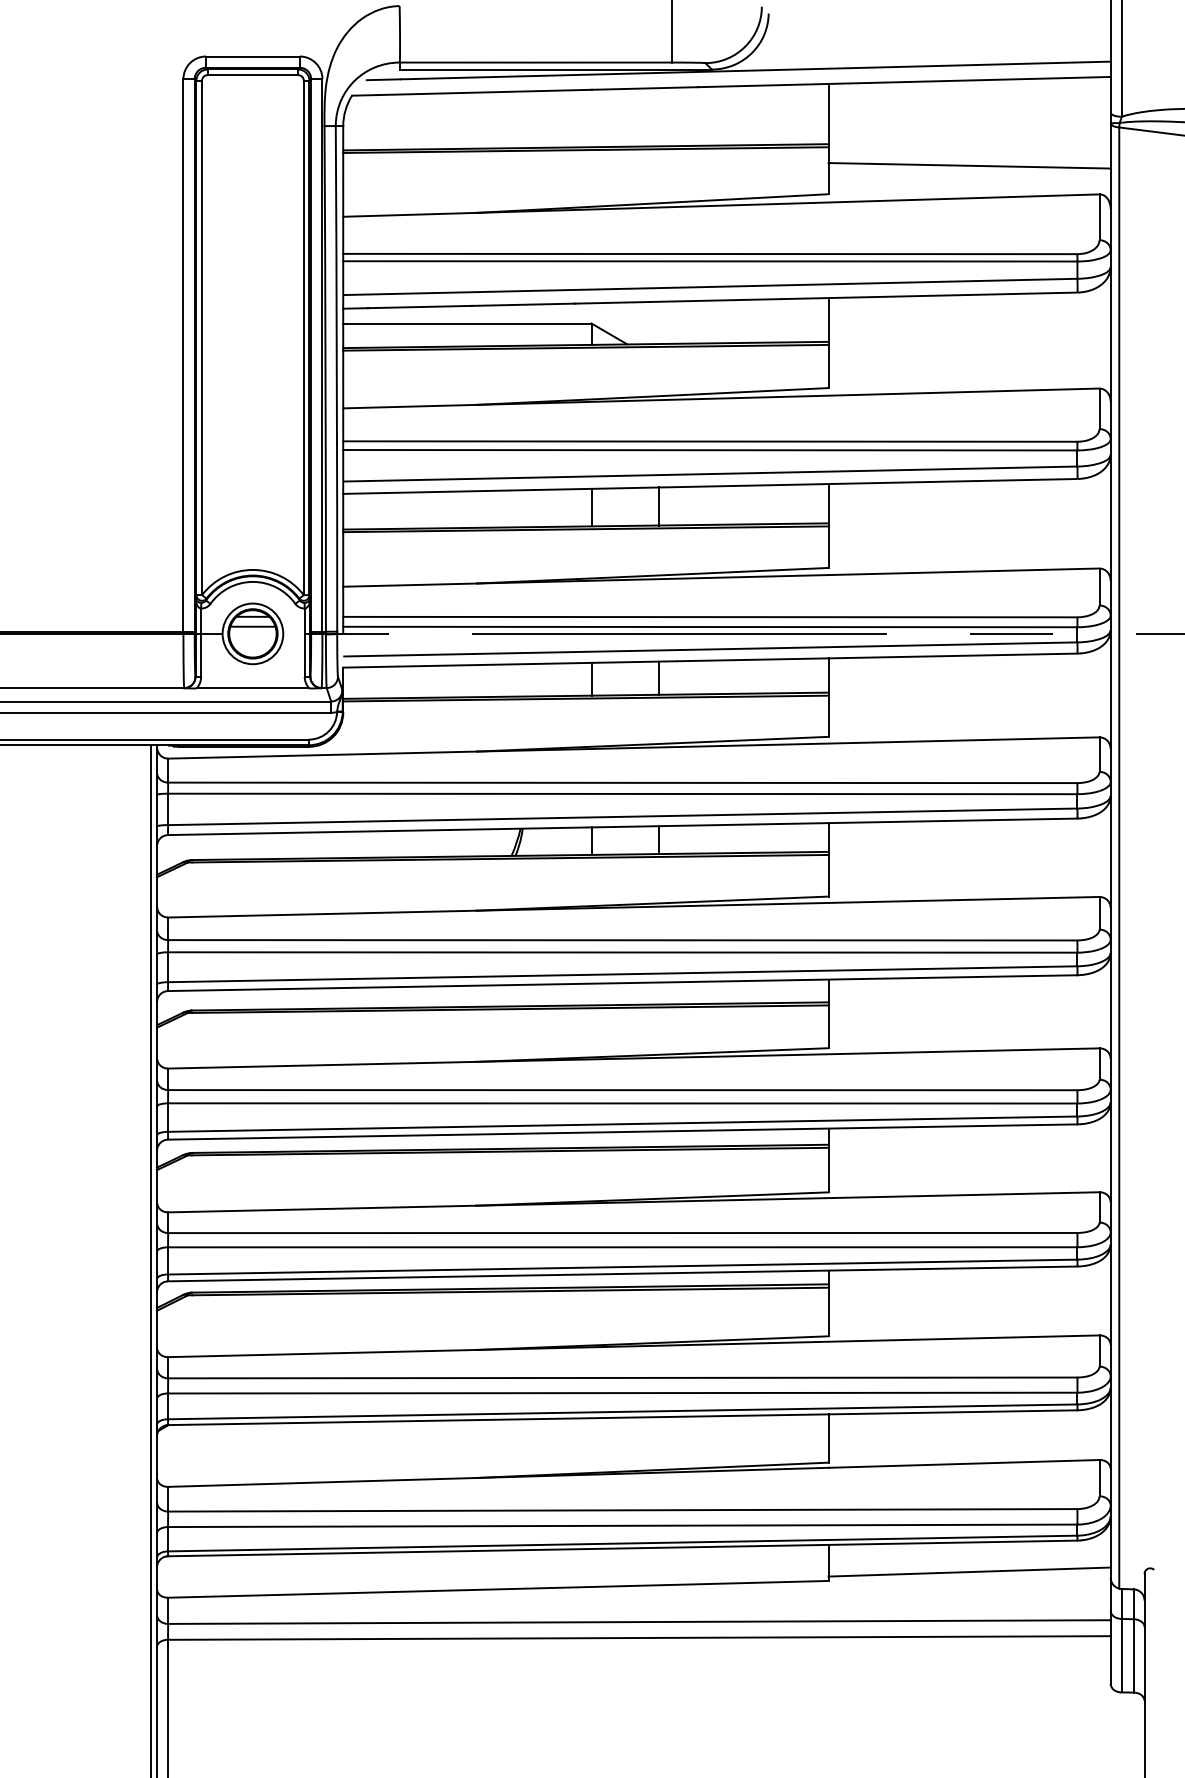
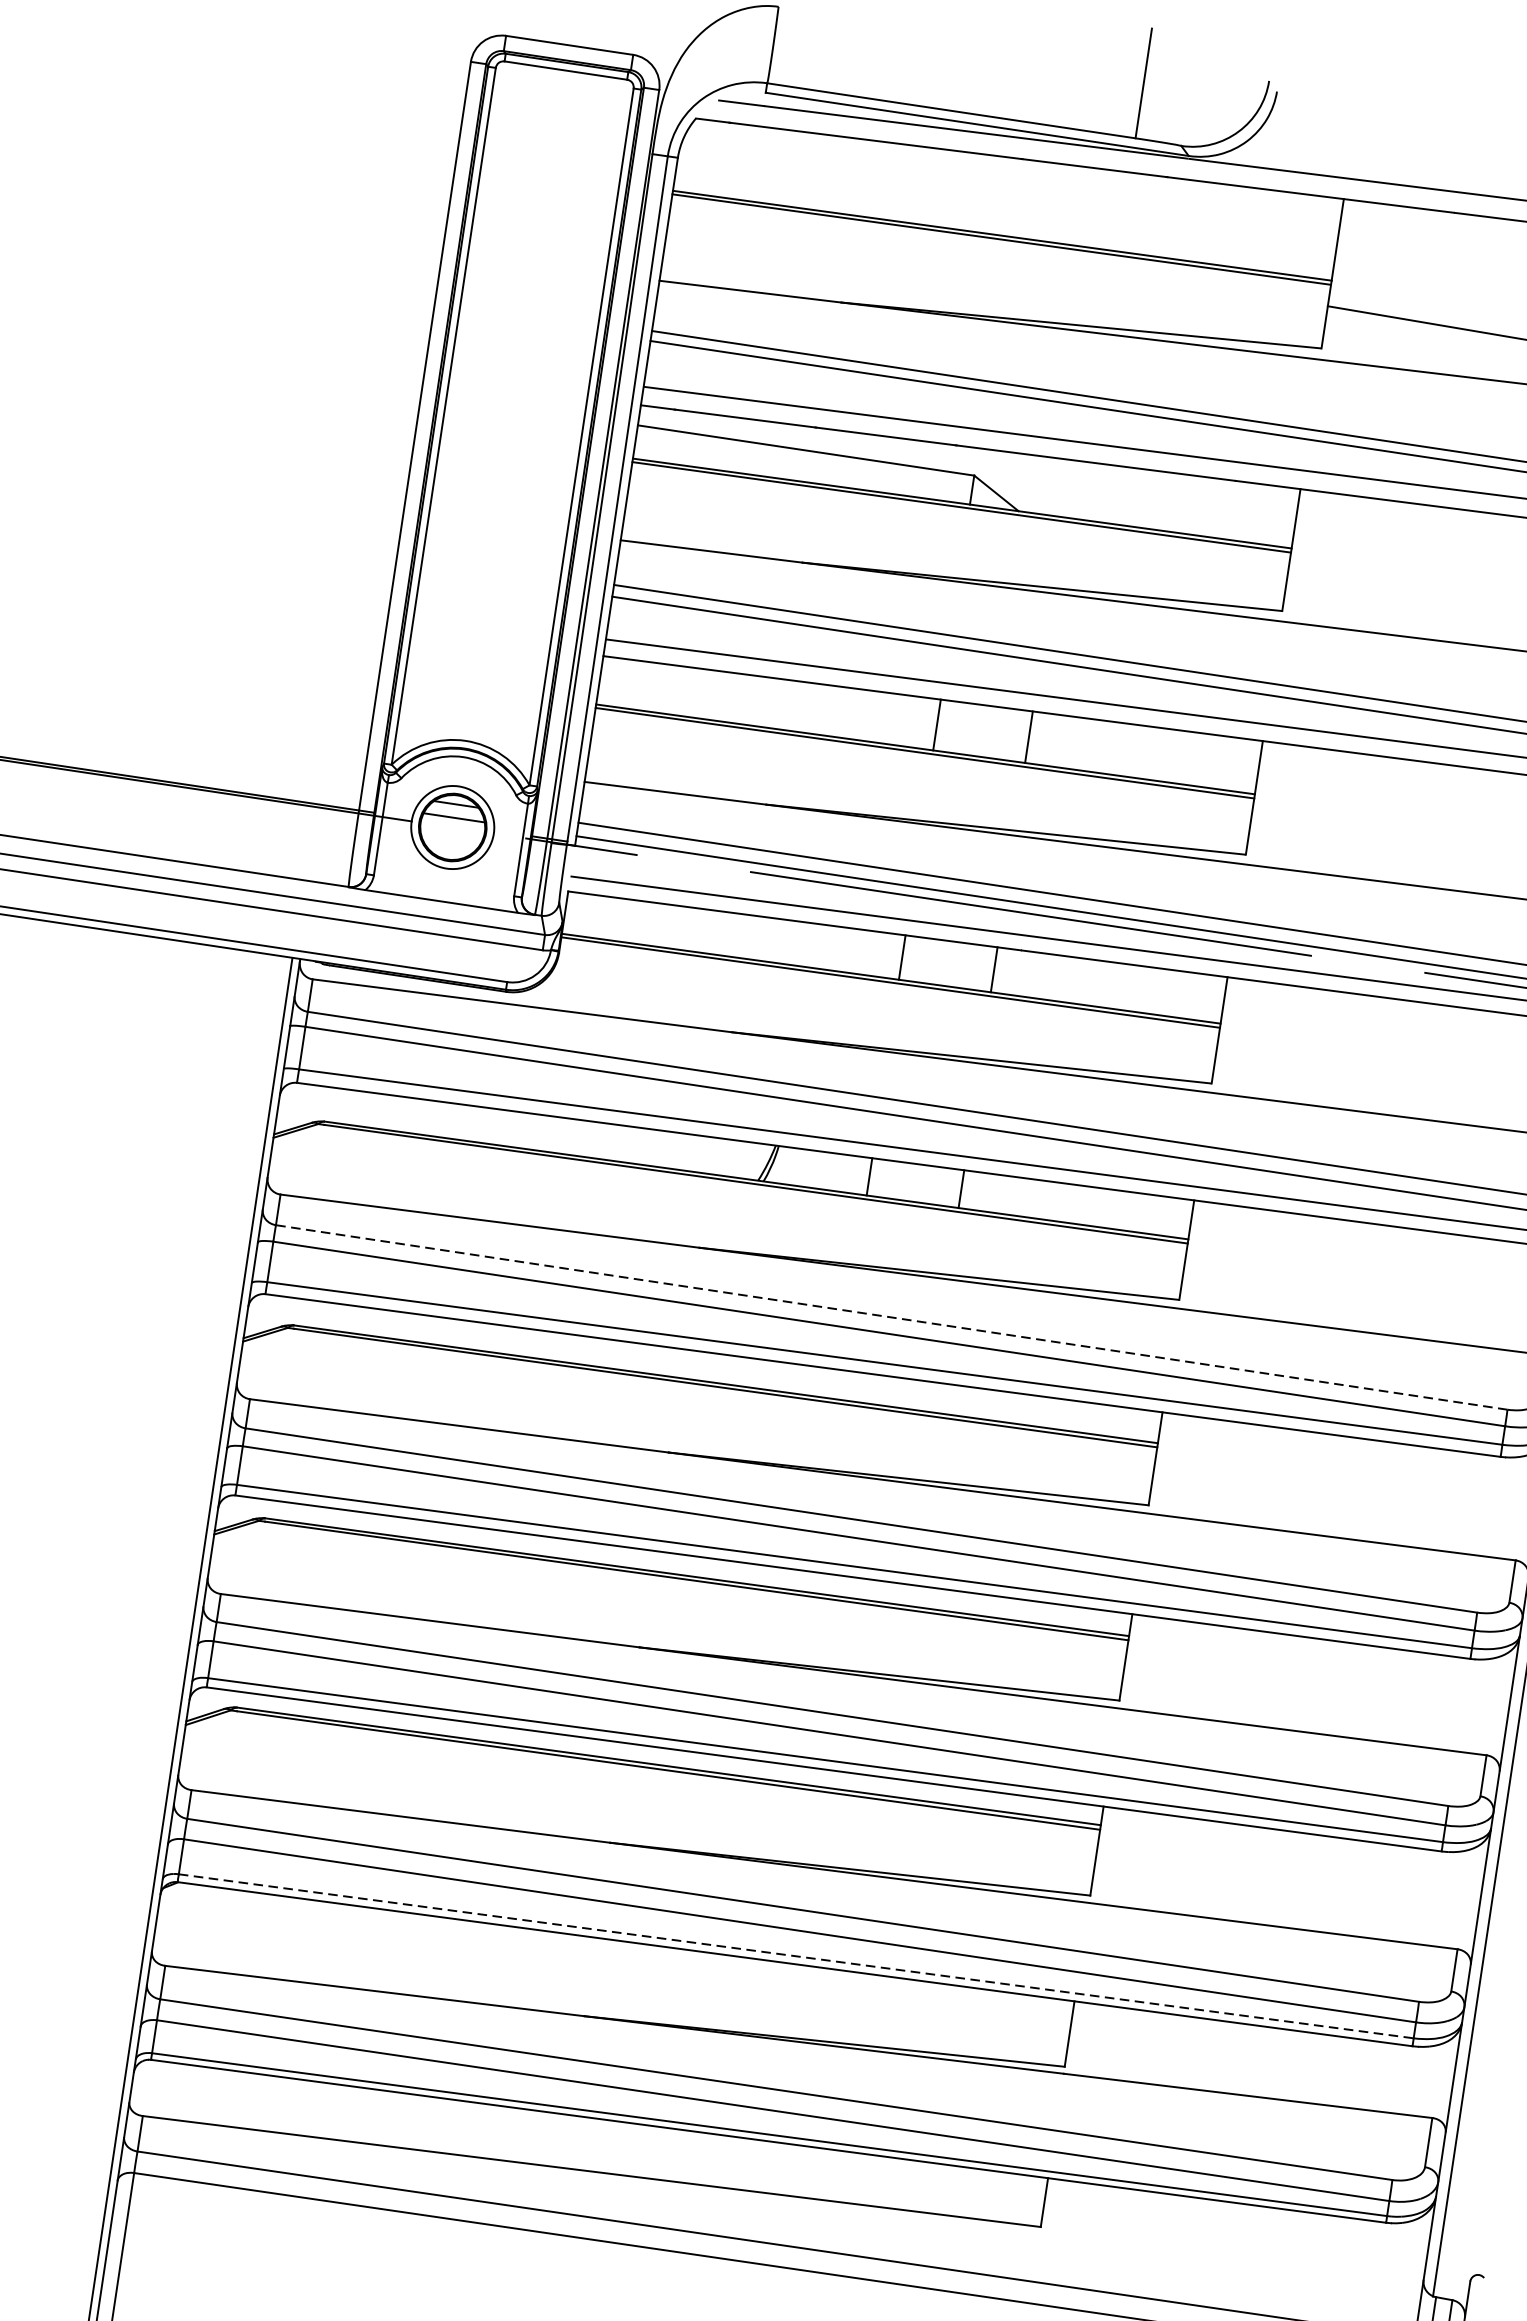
line: (622, 940) -> (891, 1317), solid -> dashed
line: (622, 1411) -> (795, 1955), solid -> dashed
line: (969, 1571) -> (1233, 2242), removed

